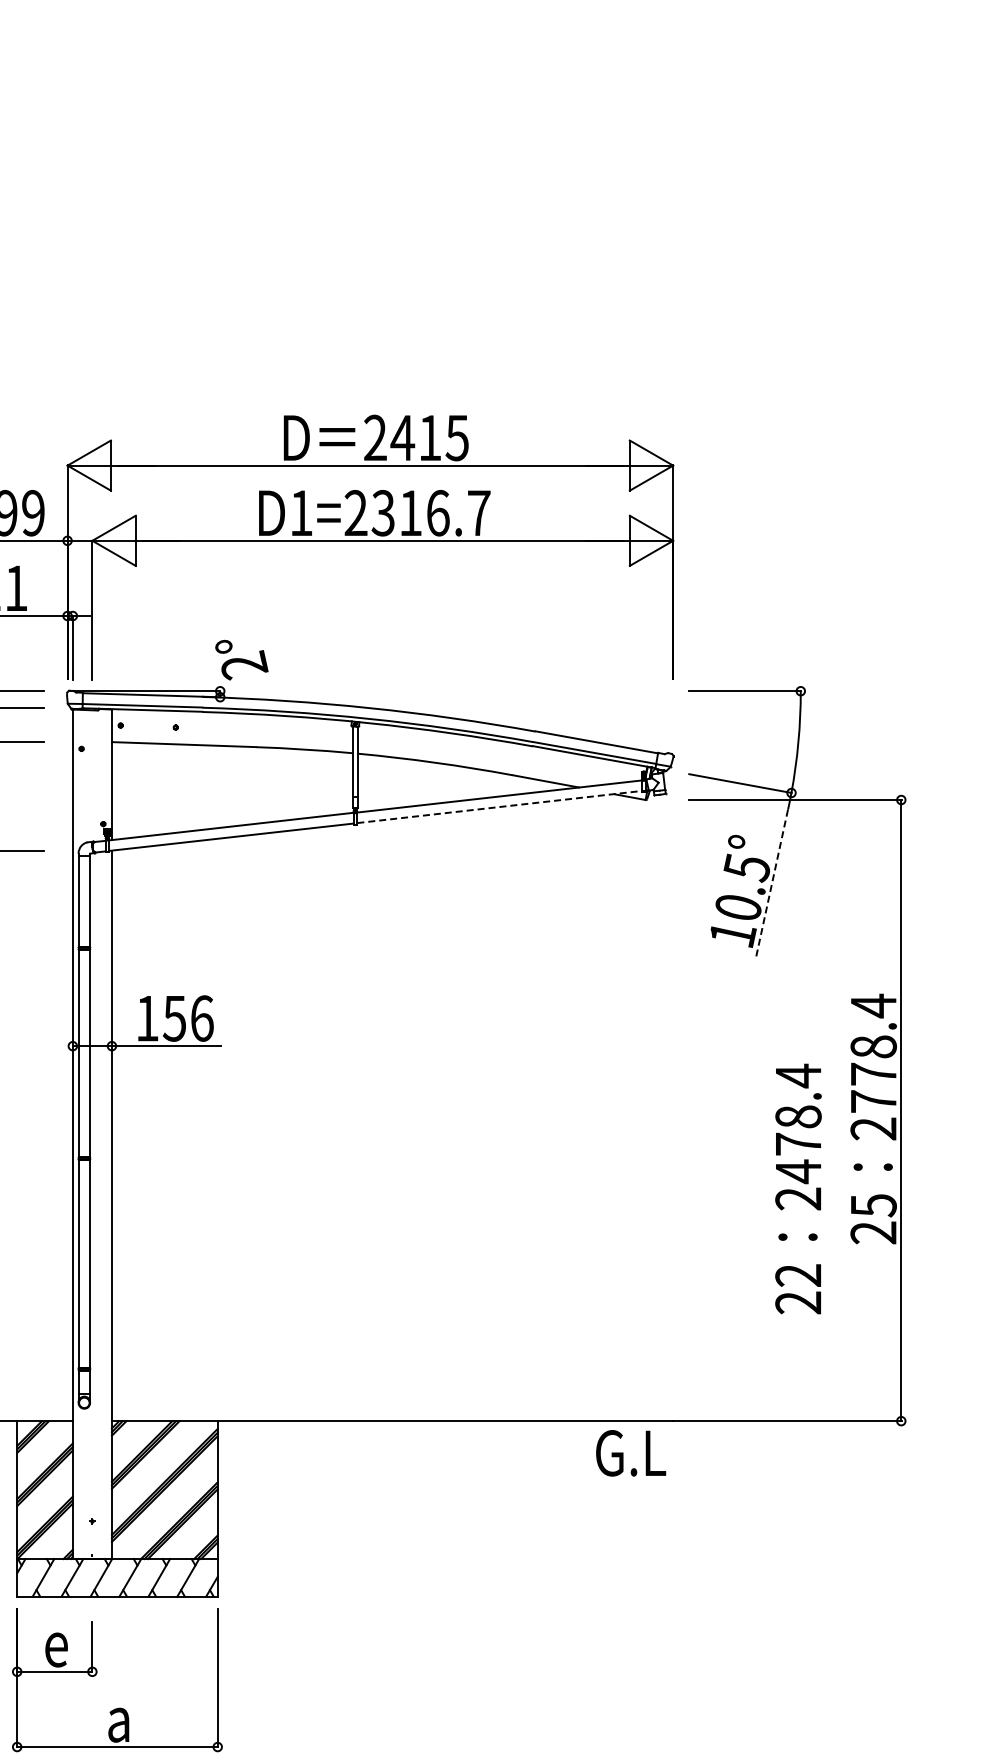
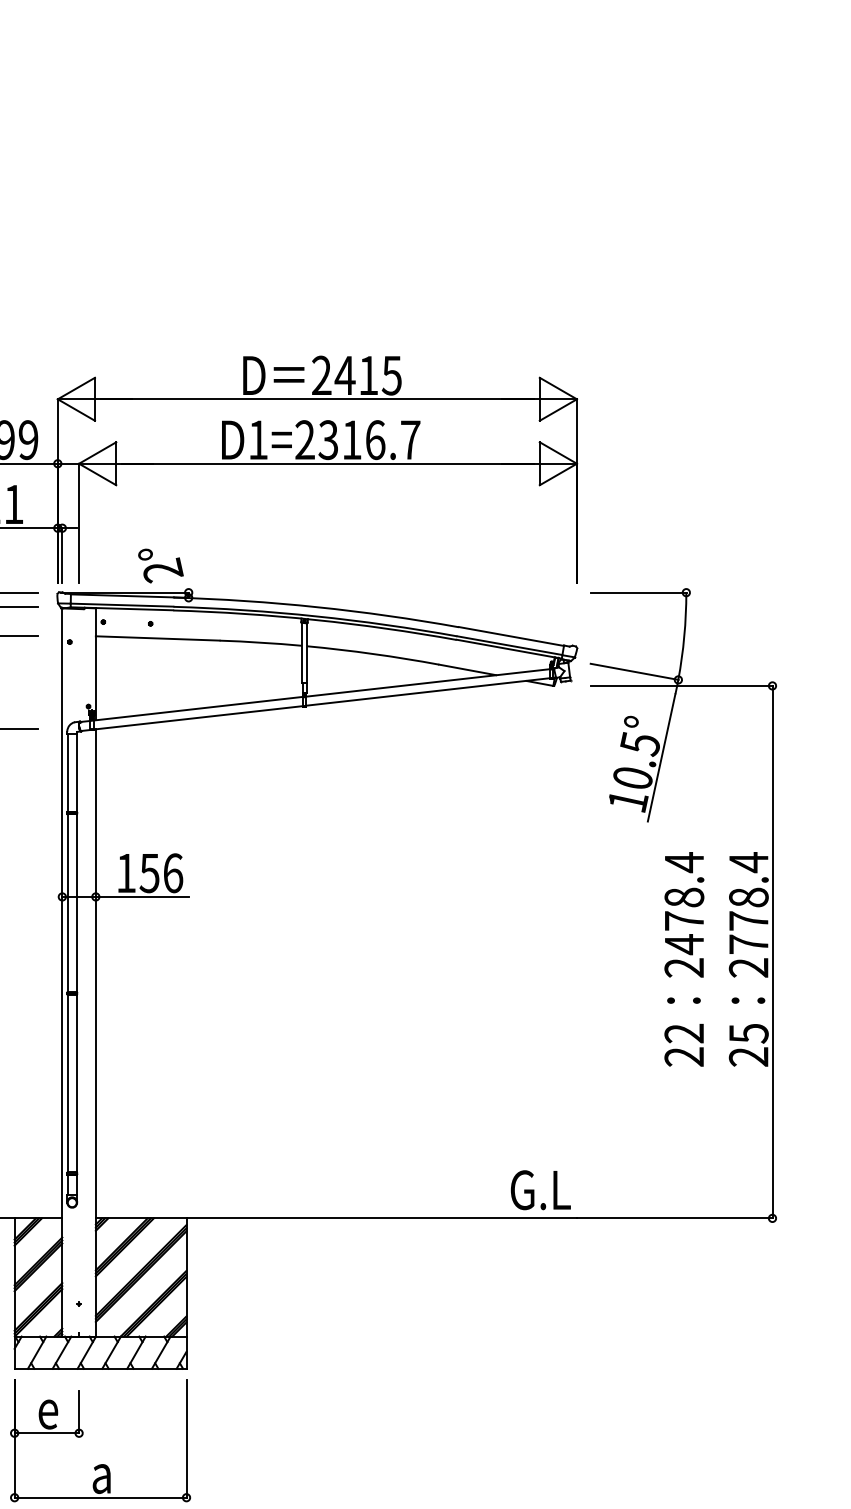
text: (241, 659) -> (160, 565), moved
line: (500, 806) -> (428, 691), dashed -> solid
line: (771, 883) -> (661, 757), dashed -> solid
text: (798, 1188) -> (684, 958), moved
text: (631, 1453) -> (541, 1190), moved

